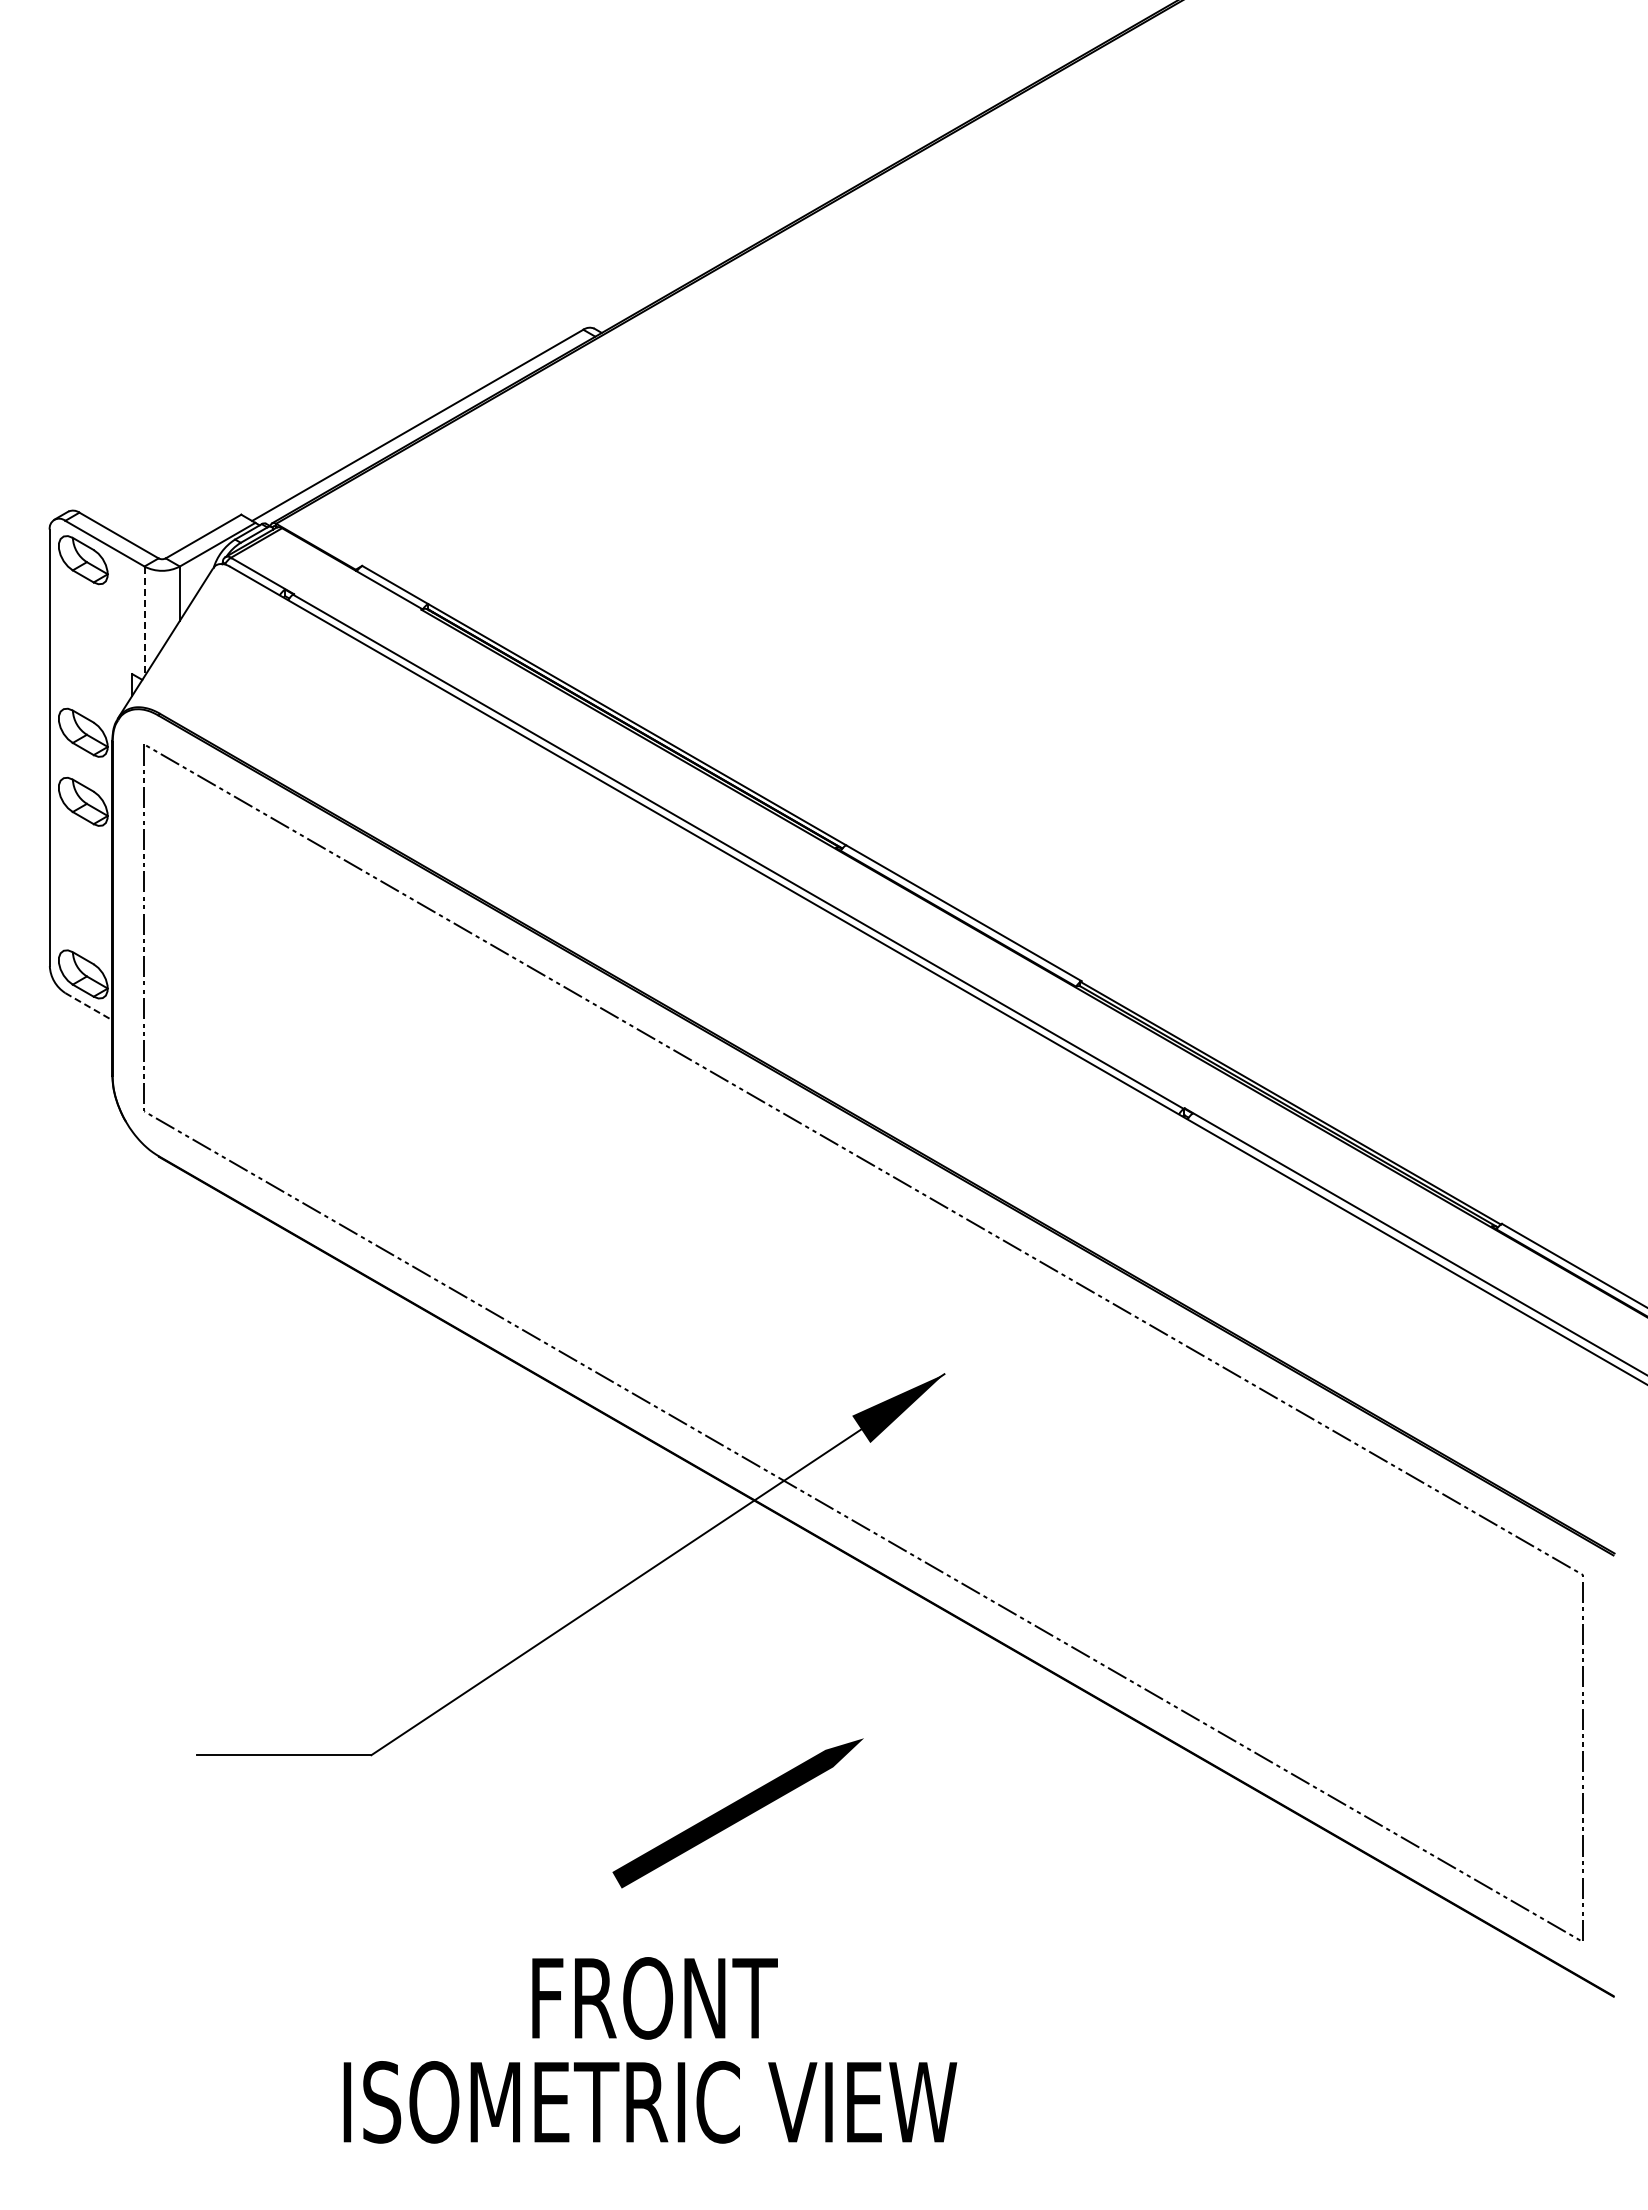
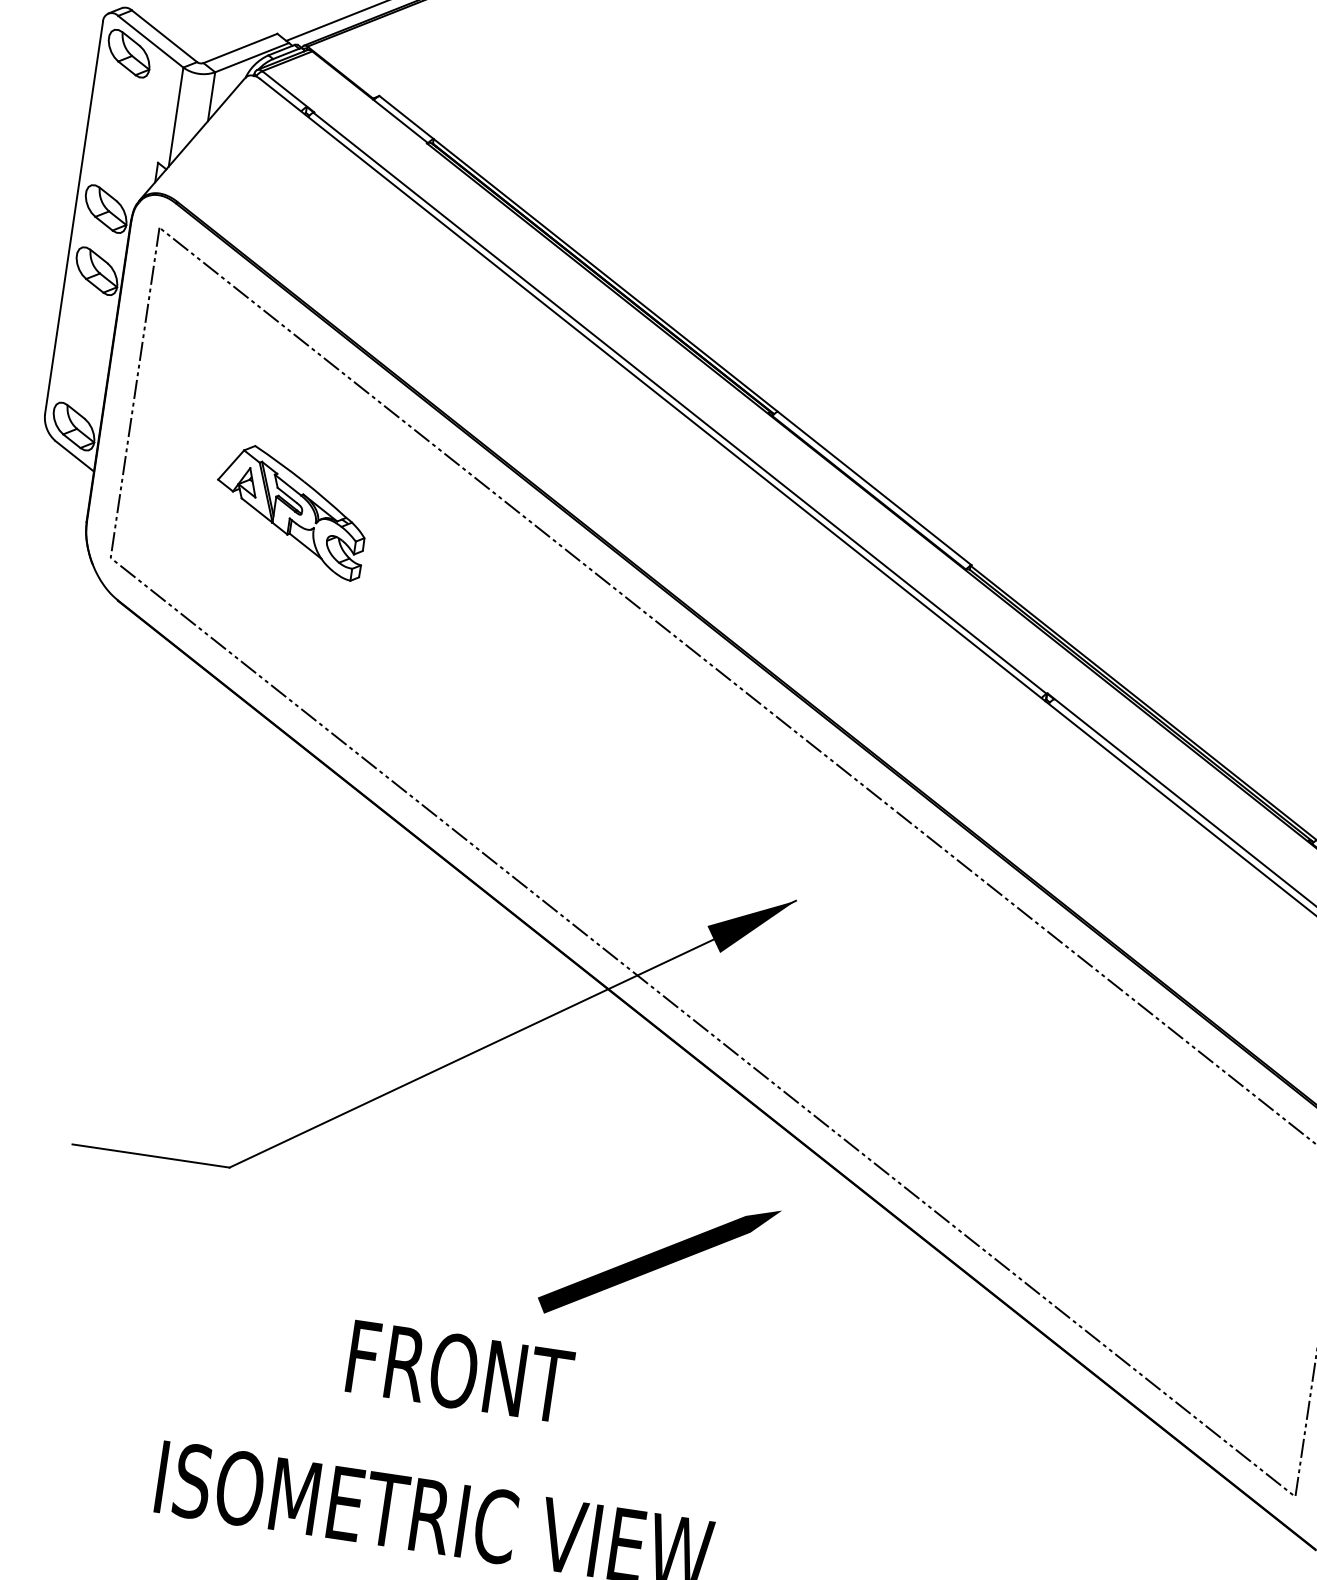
line: (144, 622) -> (175, 117), dashed -> solid
line: (89, 1006) -> (75, 456), dashed -> solid
part: (332, 1031) -> (290, 511), added
line: (737, 1813) -> (658, 1261), moved
text: (654, 1998) -> (459, 1372), moved

